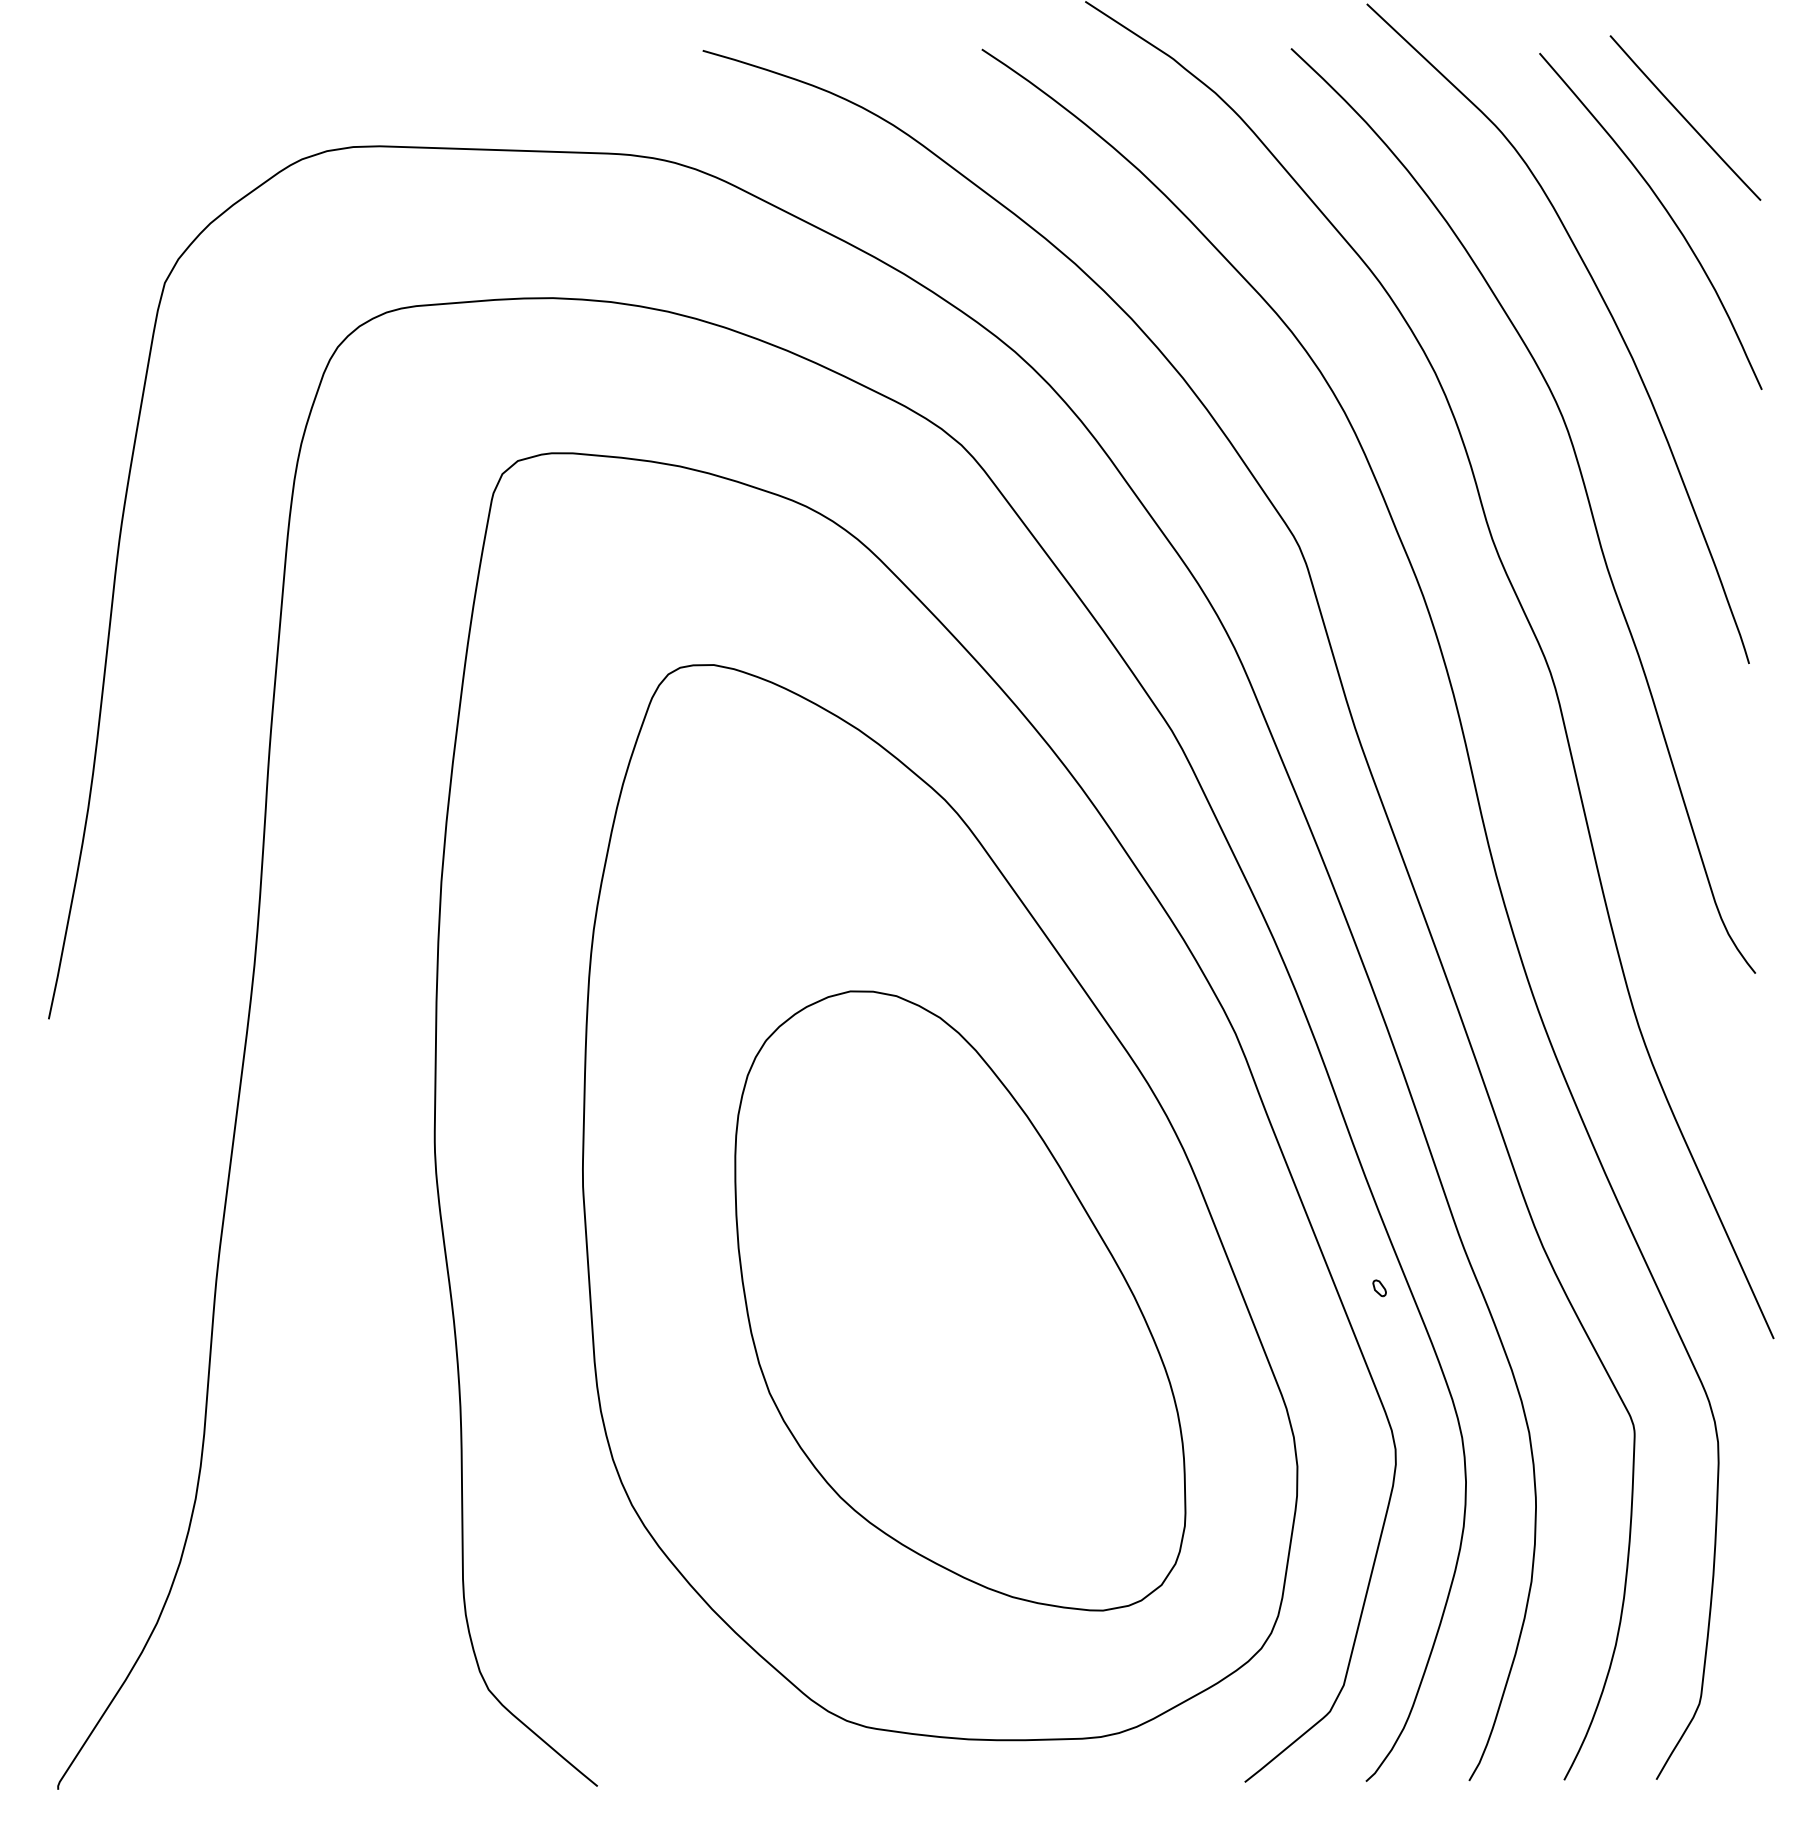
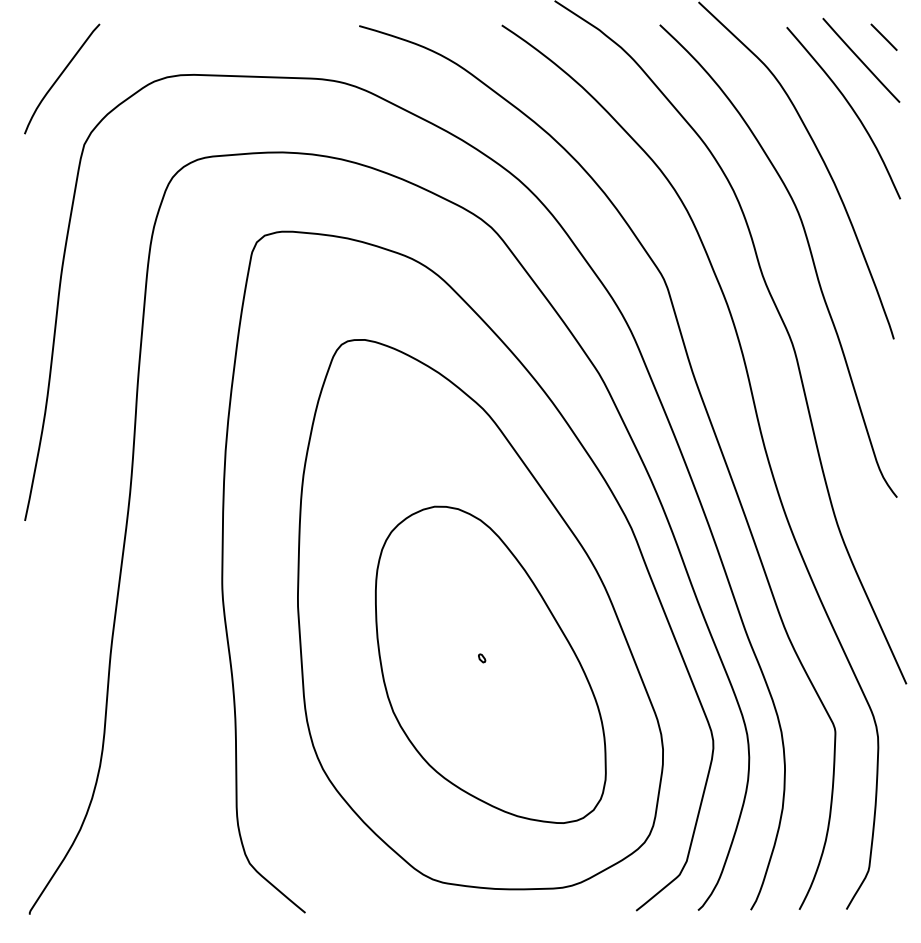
line: (1728, 71) -> (883, 36), added
curve: (118, 149) -> (60, 76), added
part: (1380, 1288) -> (482, 658), moved

